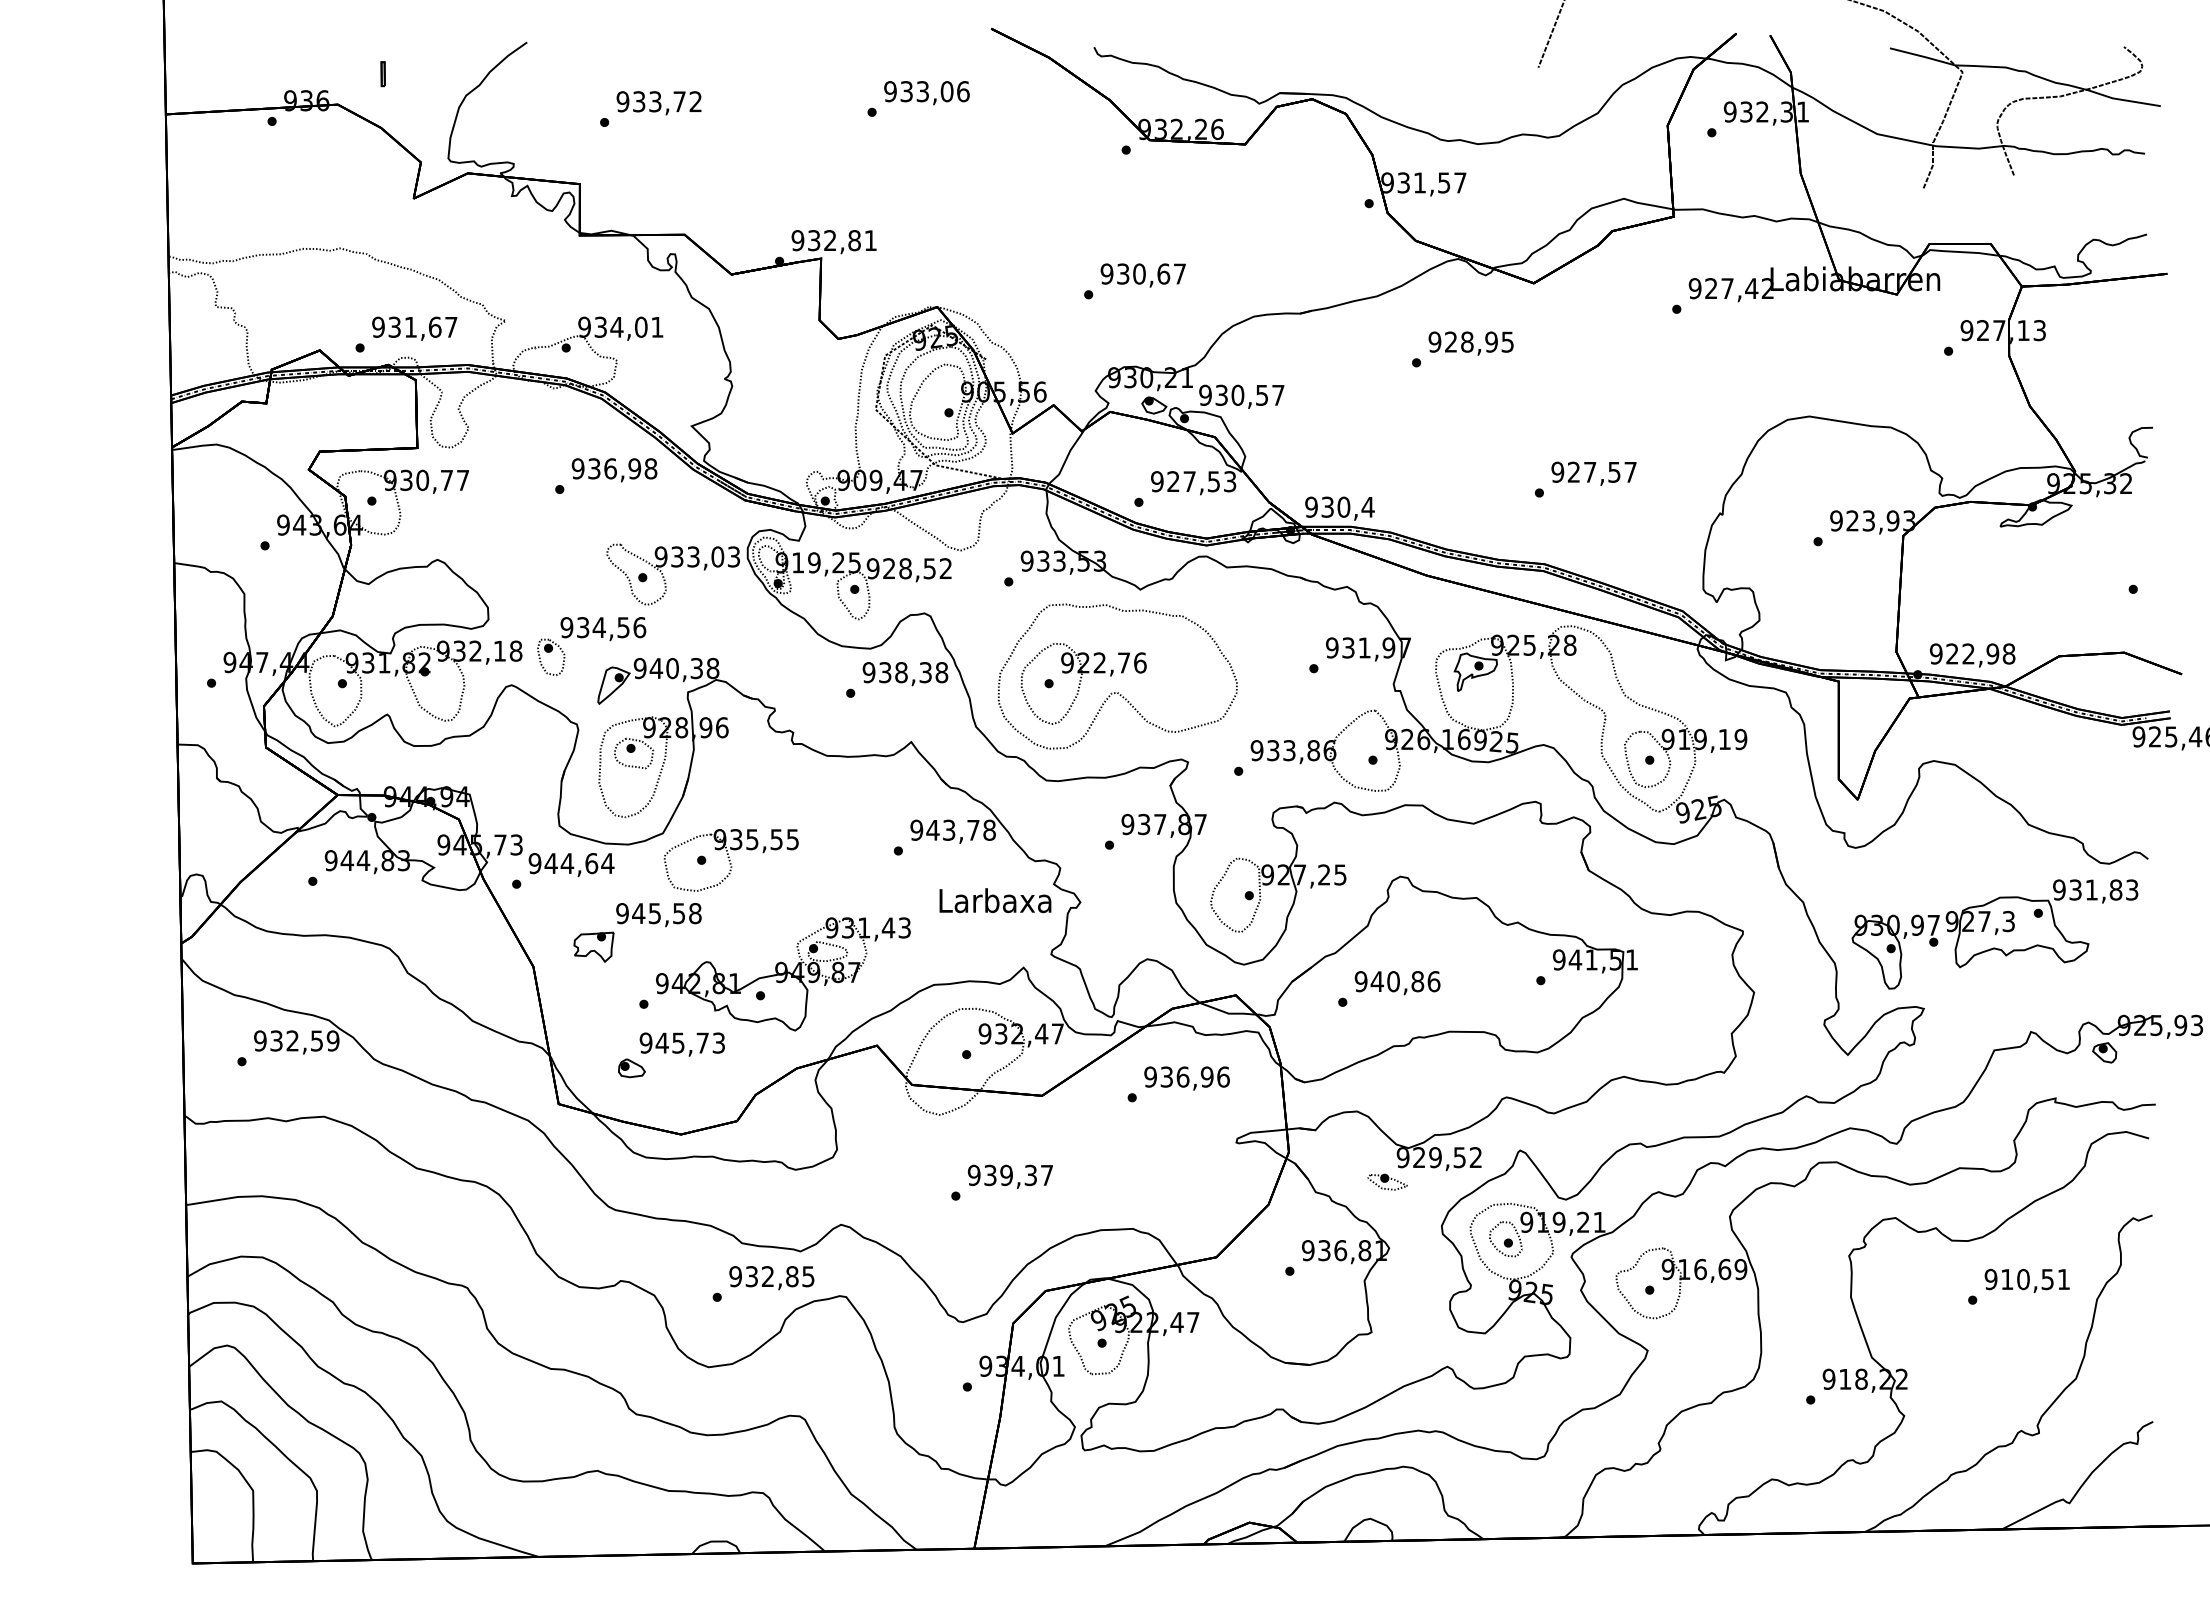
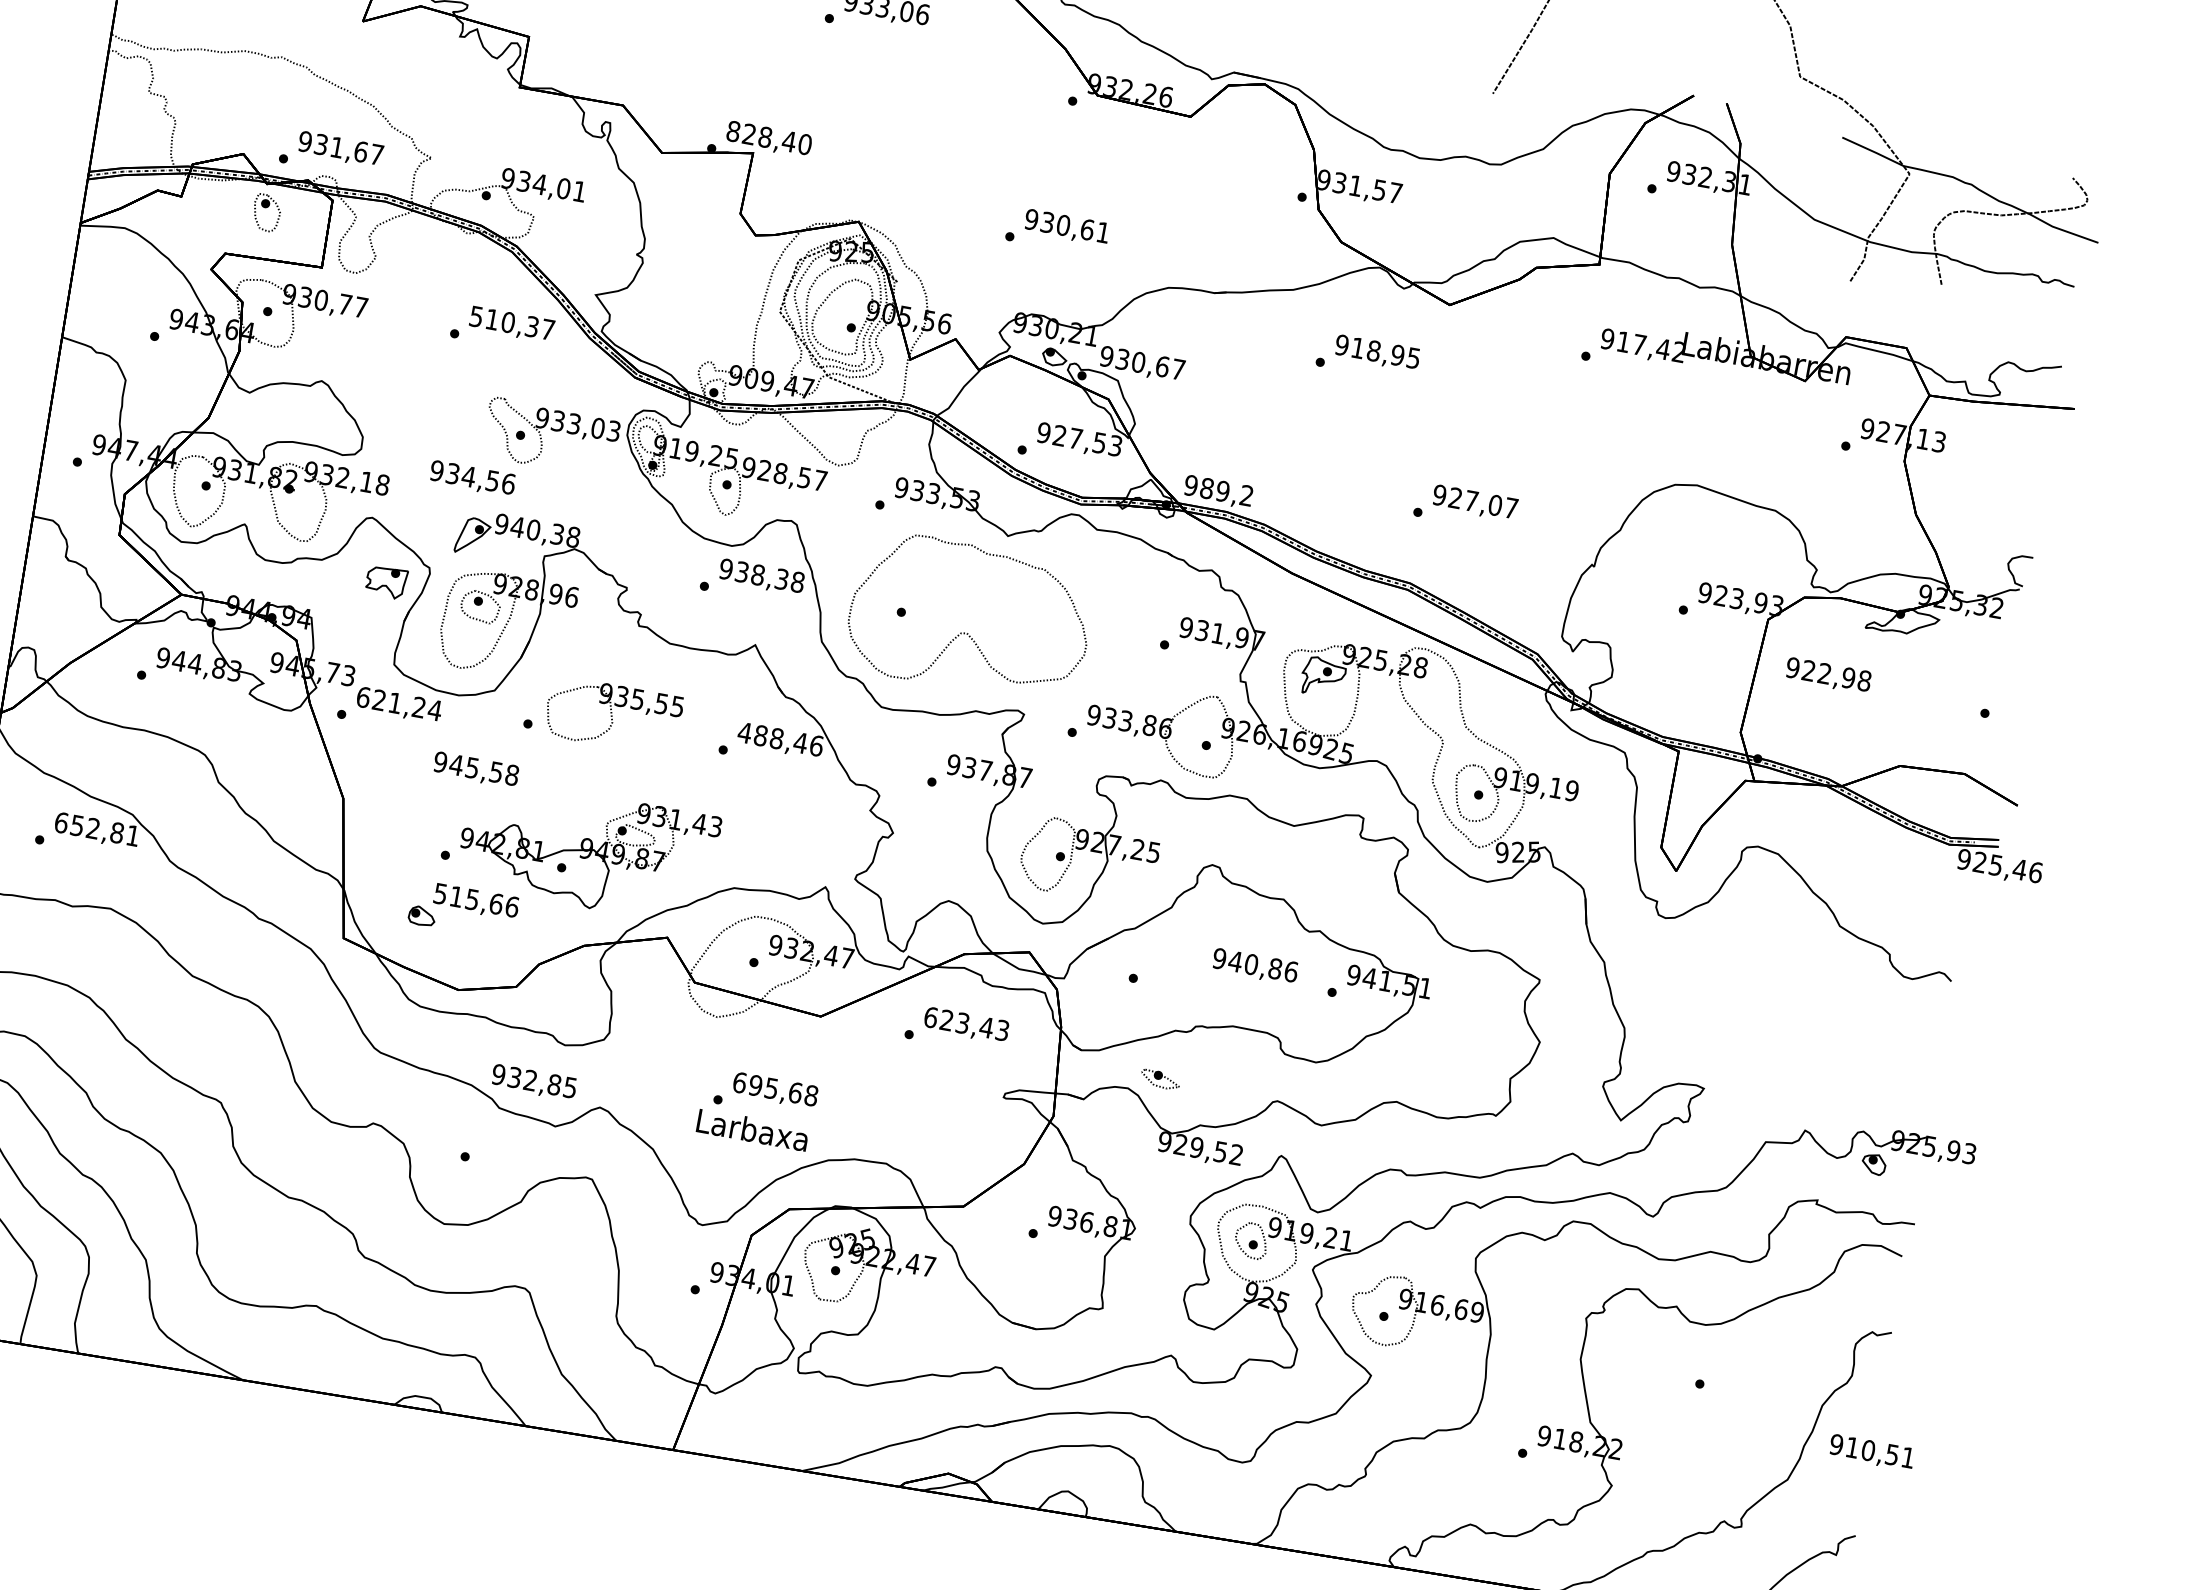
text: (834, 240) -> (769, 137), 932,81 -> 828,40
text: (1179, 273) -> (1103, 232), 930,67 -> 930,61
text: (1711, 288) -> (1623, 341), 927,42 -> 917,42
text: (1450, 341) -> (1357, 347), 928,95 -> 918,95
text: (1262, 394) -> (1163, 365), 930,57 -> 930,67
text: (614, 468) -> (512, 322), 936,98 -> 510,37
text: (1614, 471) -> (1495, 504), 927,57 -> 927,07
text: (1347, 506) -> (1226, 491), 930,4 -> 989,2
text: (945, 568) -> (820, 480), 928,52 -> 928,57
text: (1972, 655) -> (1828, 675), moved
part: (551, 656) -> (267, 212), moved
part: (1083, 683) -> (935, 618), removed
text: (953, 829) -> (781, 738), 943,78 -> 488,46
part: (730, 860) -> (612, 716), moved
text: (563, 863) -> (391, 702), 944,64 -> 621,24
text: (995, 900) -> (752, 1129), moved
part: (1994, 934) -> (1786, 1028), removed
part: (593, 946) -> (385, 581), moved
text: (1397, 983) -> (1255, 967), moved
text: (296, 1040) -> (97, 828), 932,59 -> 652,81
text: (682, 1042) -> (476, 899), 945,73 -> 515,66
text: (1186, 1076) -> (966, 1023), 936,96 -> 623,43
text: (1010, 1175) -> (775, 1089), 939,37 -> 695,68
part: (1387, 1181) -> (1160, 1078), moved
text: (771, 1278) -> (533, 1082), moved
text: (2026, 1280) -> (1871, 1452), moved

